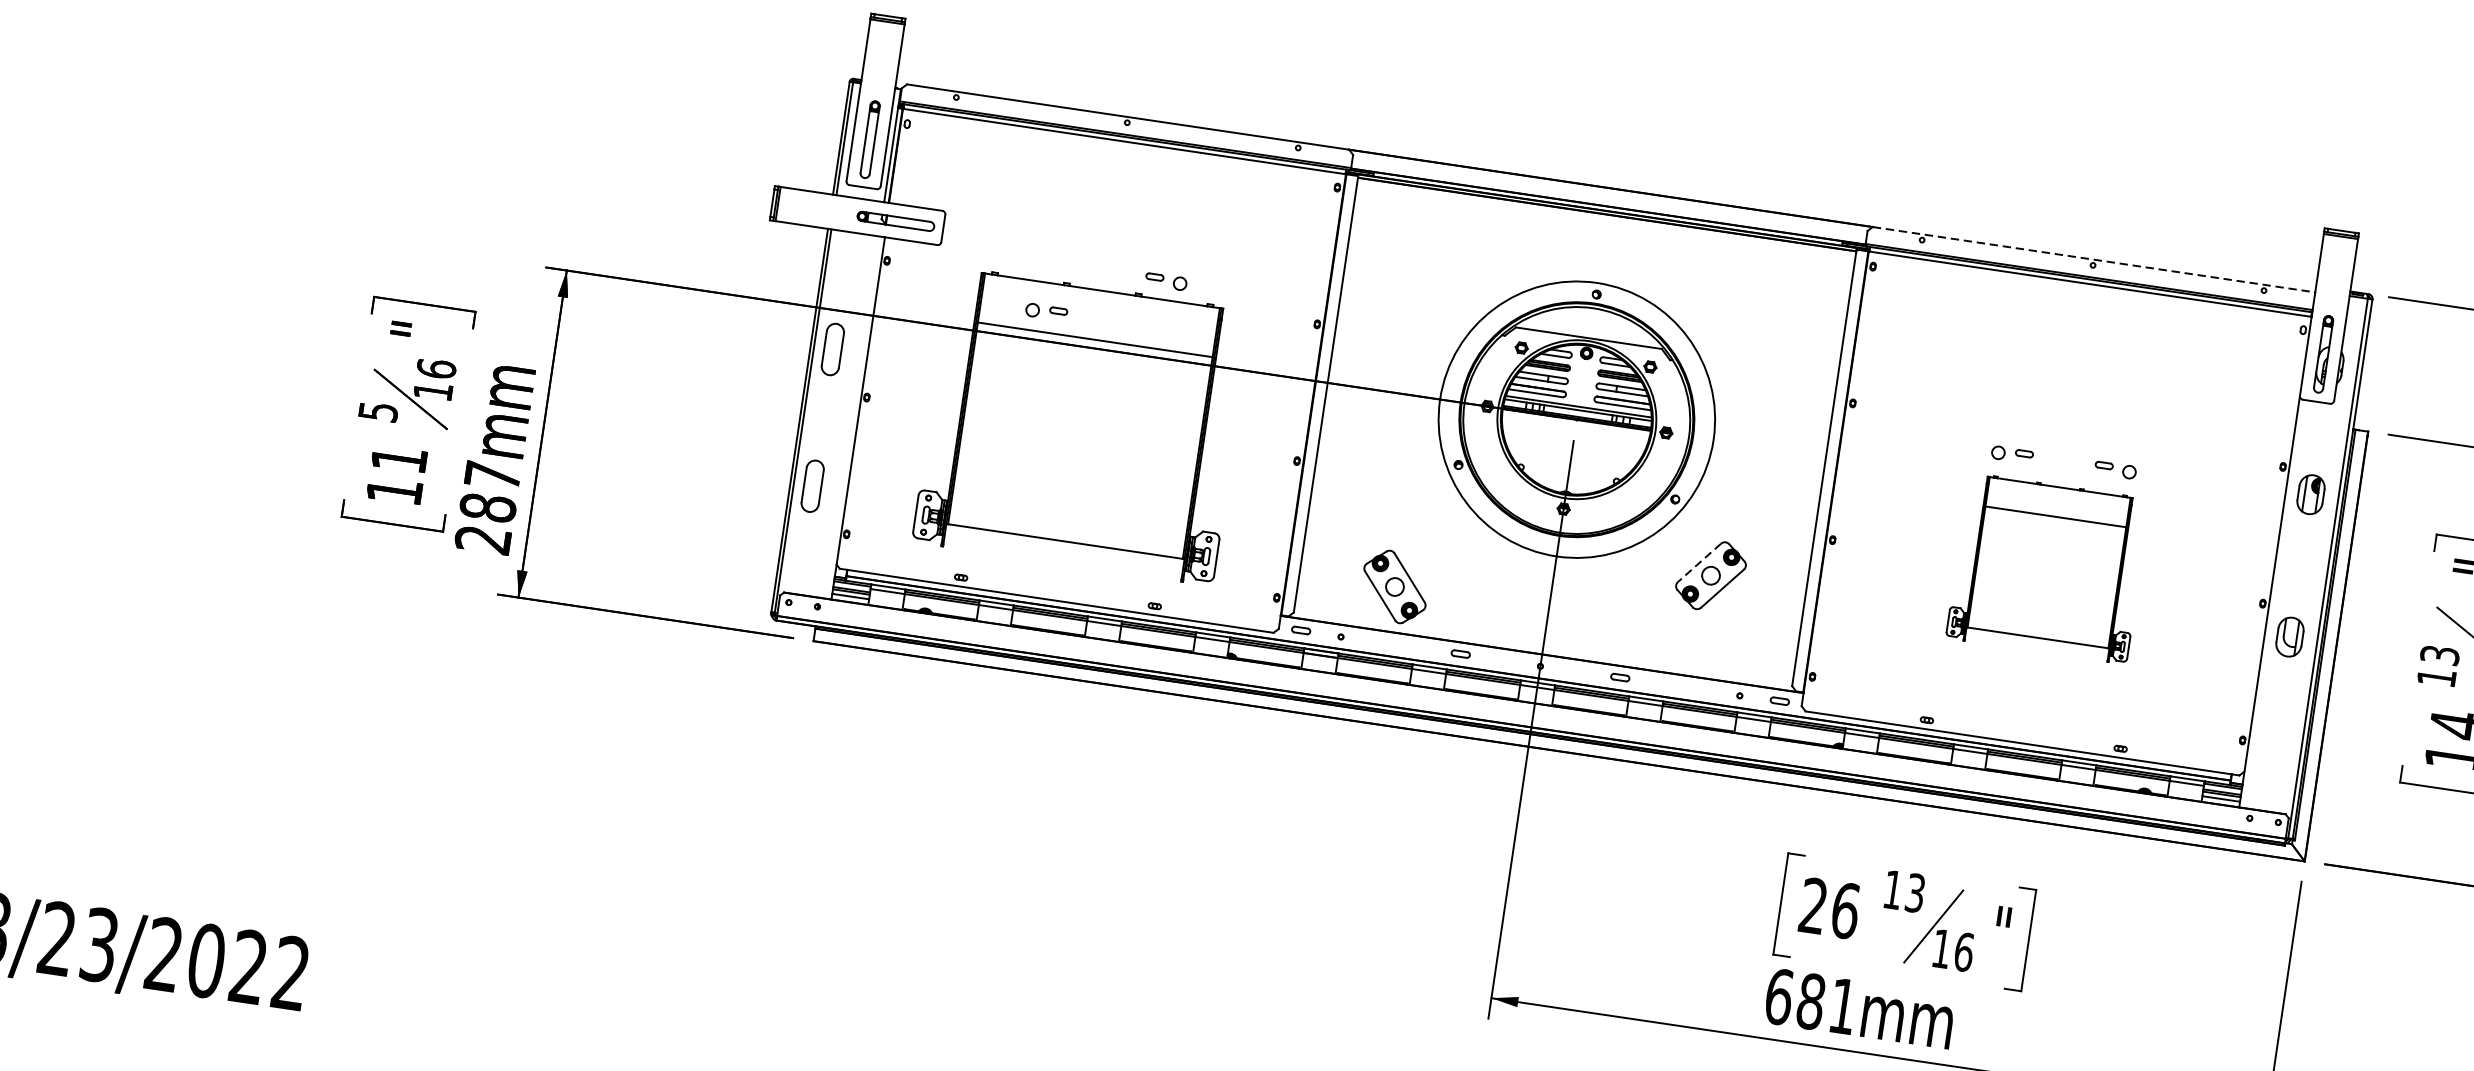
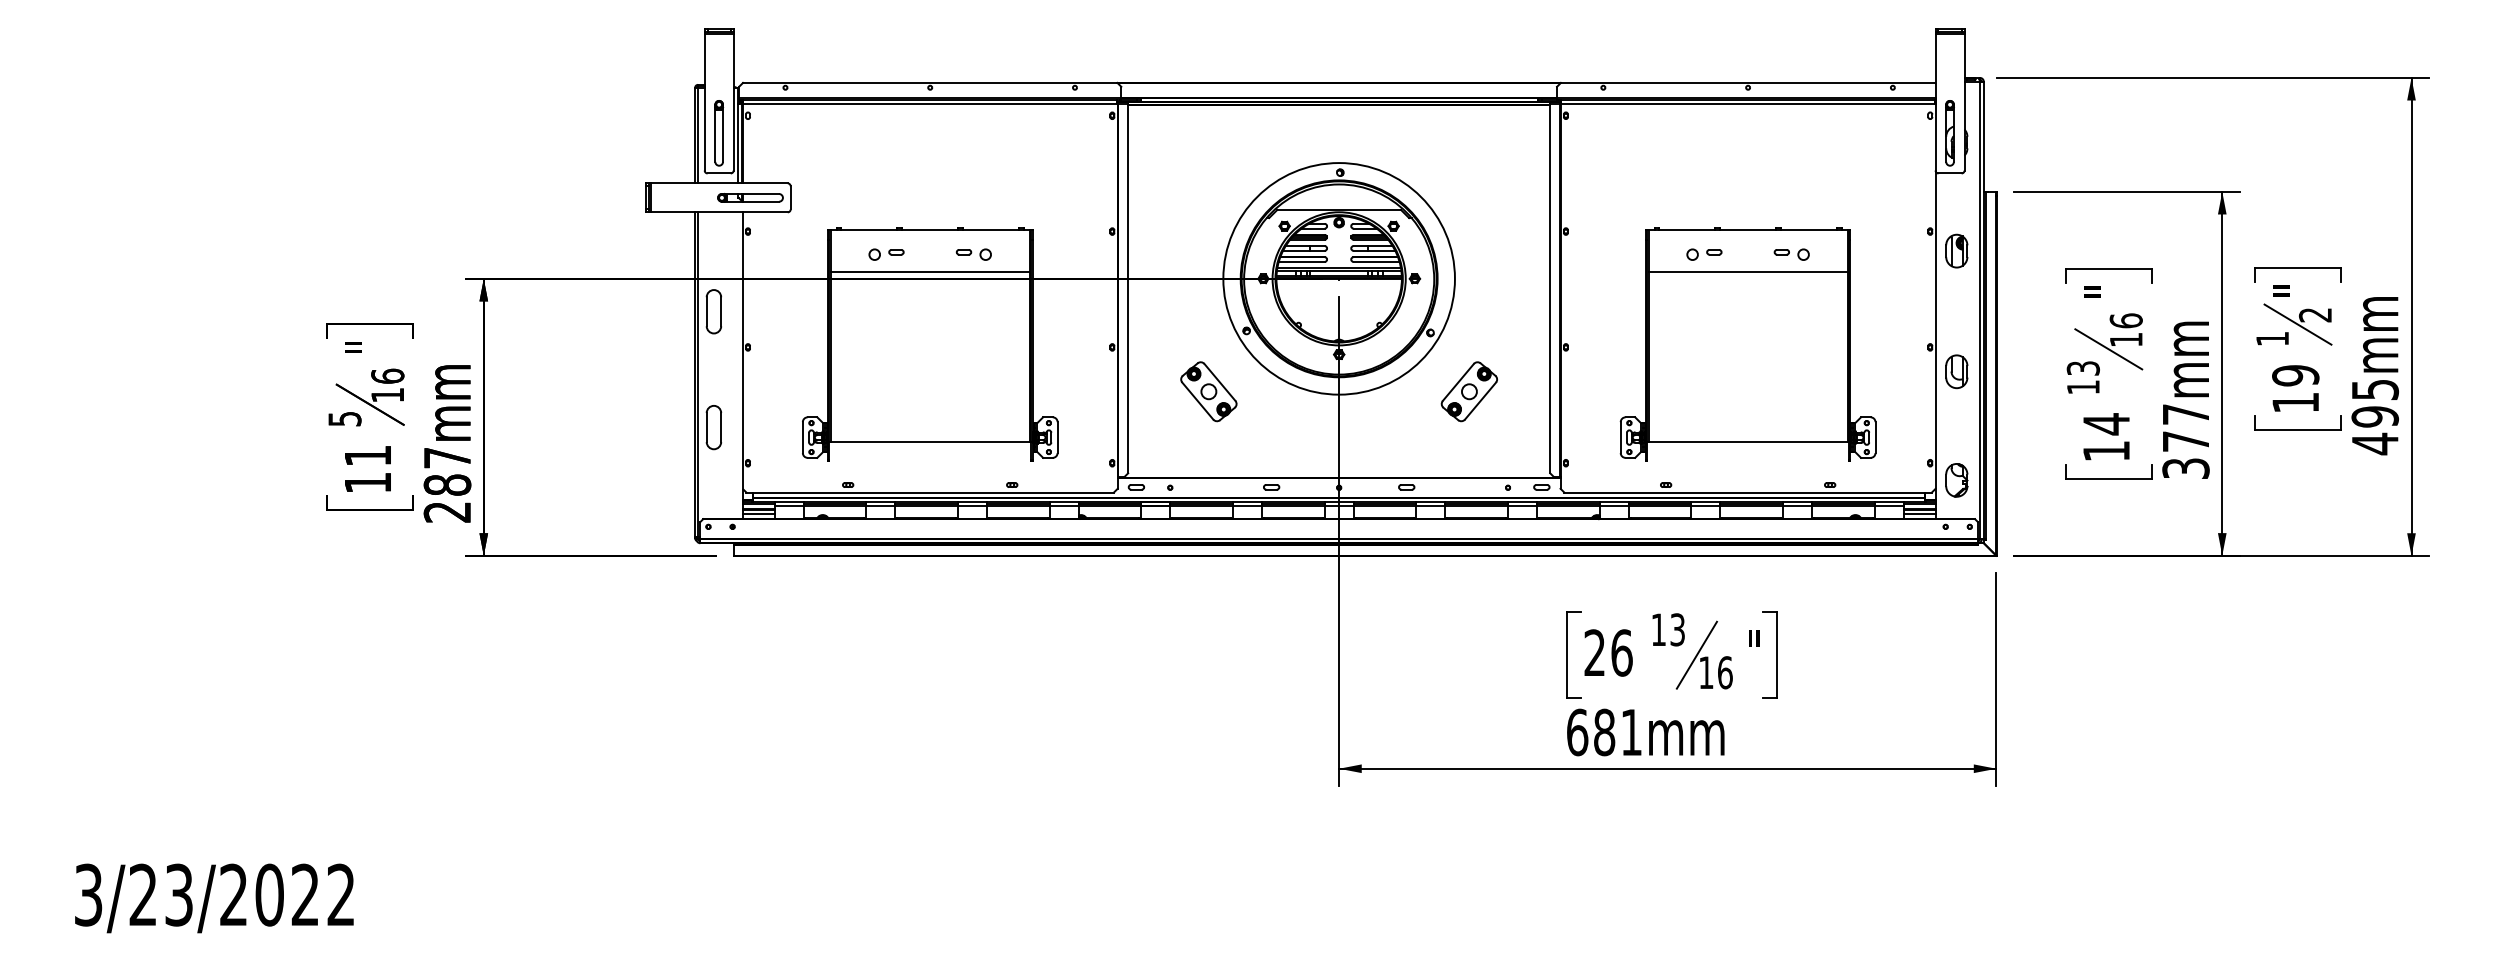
line: (2094, 259) -> (1748, 82), dashed -> solid
part: (1165, 281) -> (973, 254), moved
line: (1699, 562) -> (1458, 382), dashed -> solid
part: (2047, 568) -> (1747, 344), size x1.67
part: (1394, 586) -> (1208, 391), moved
part: (2270, 765) -> (1956, 480), added

